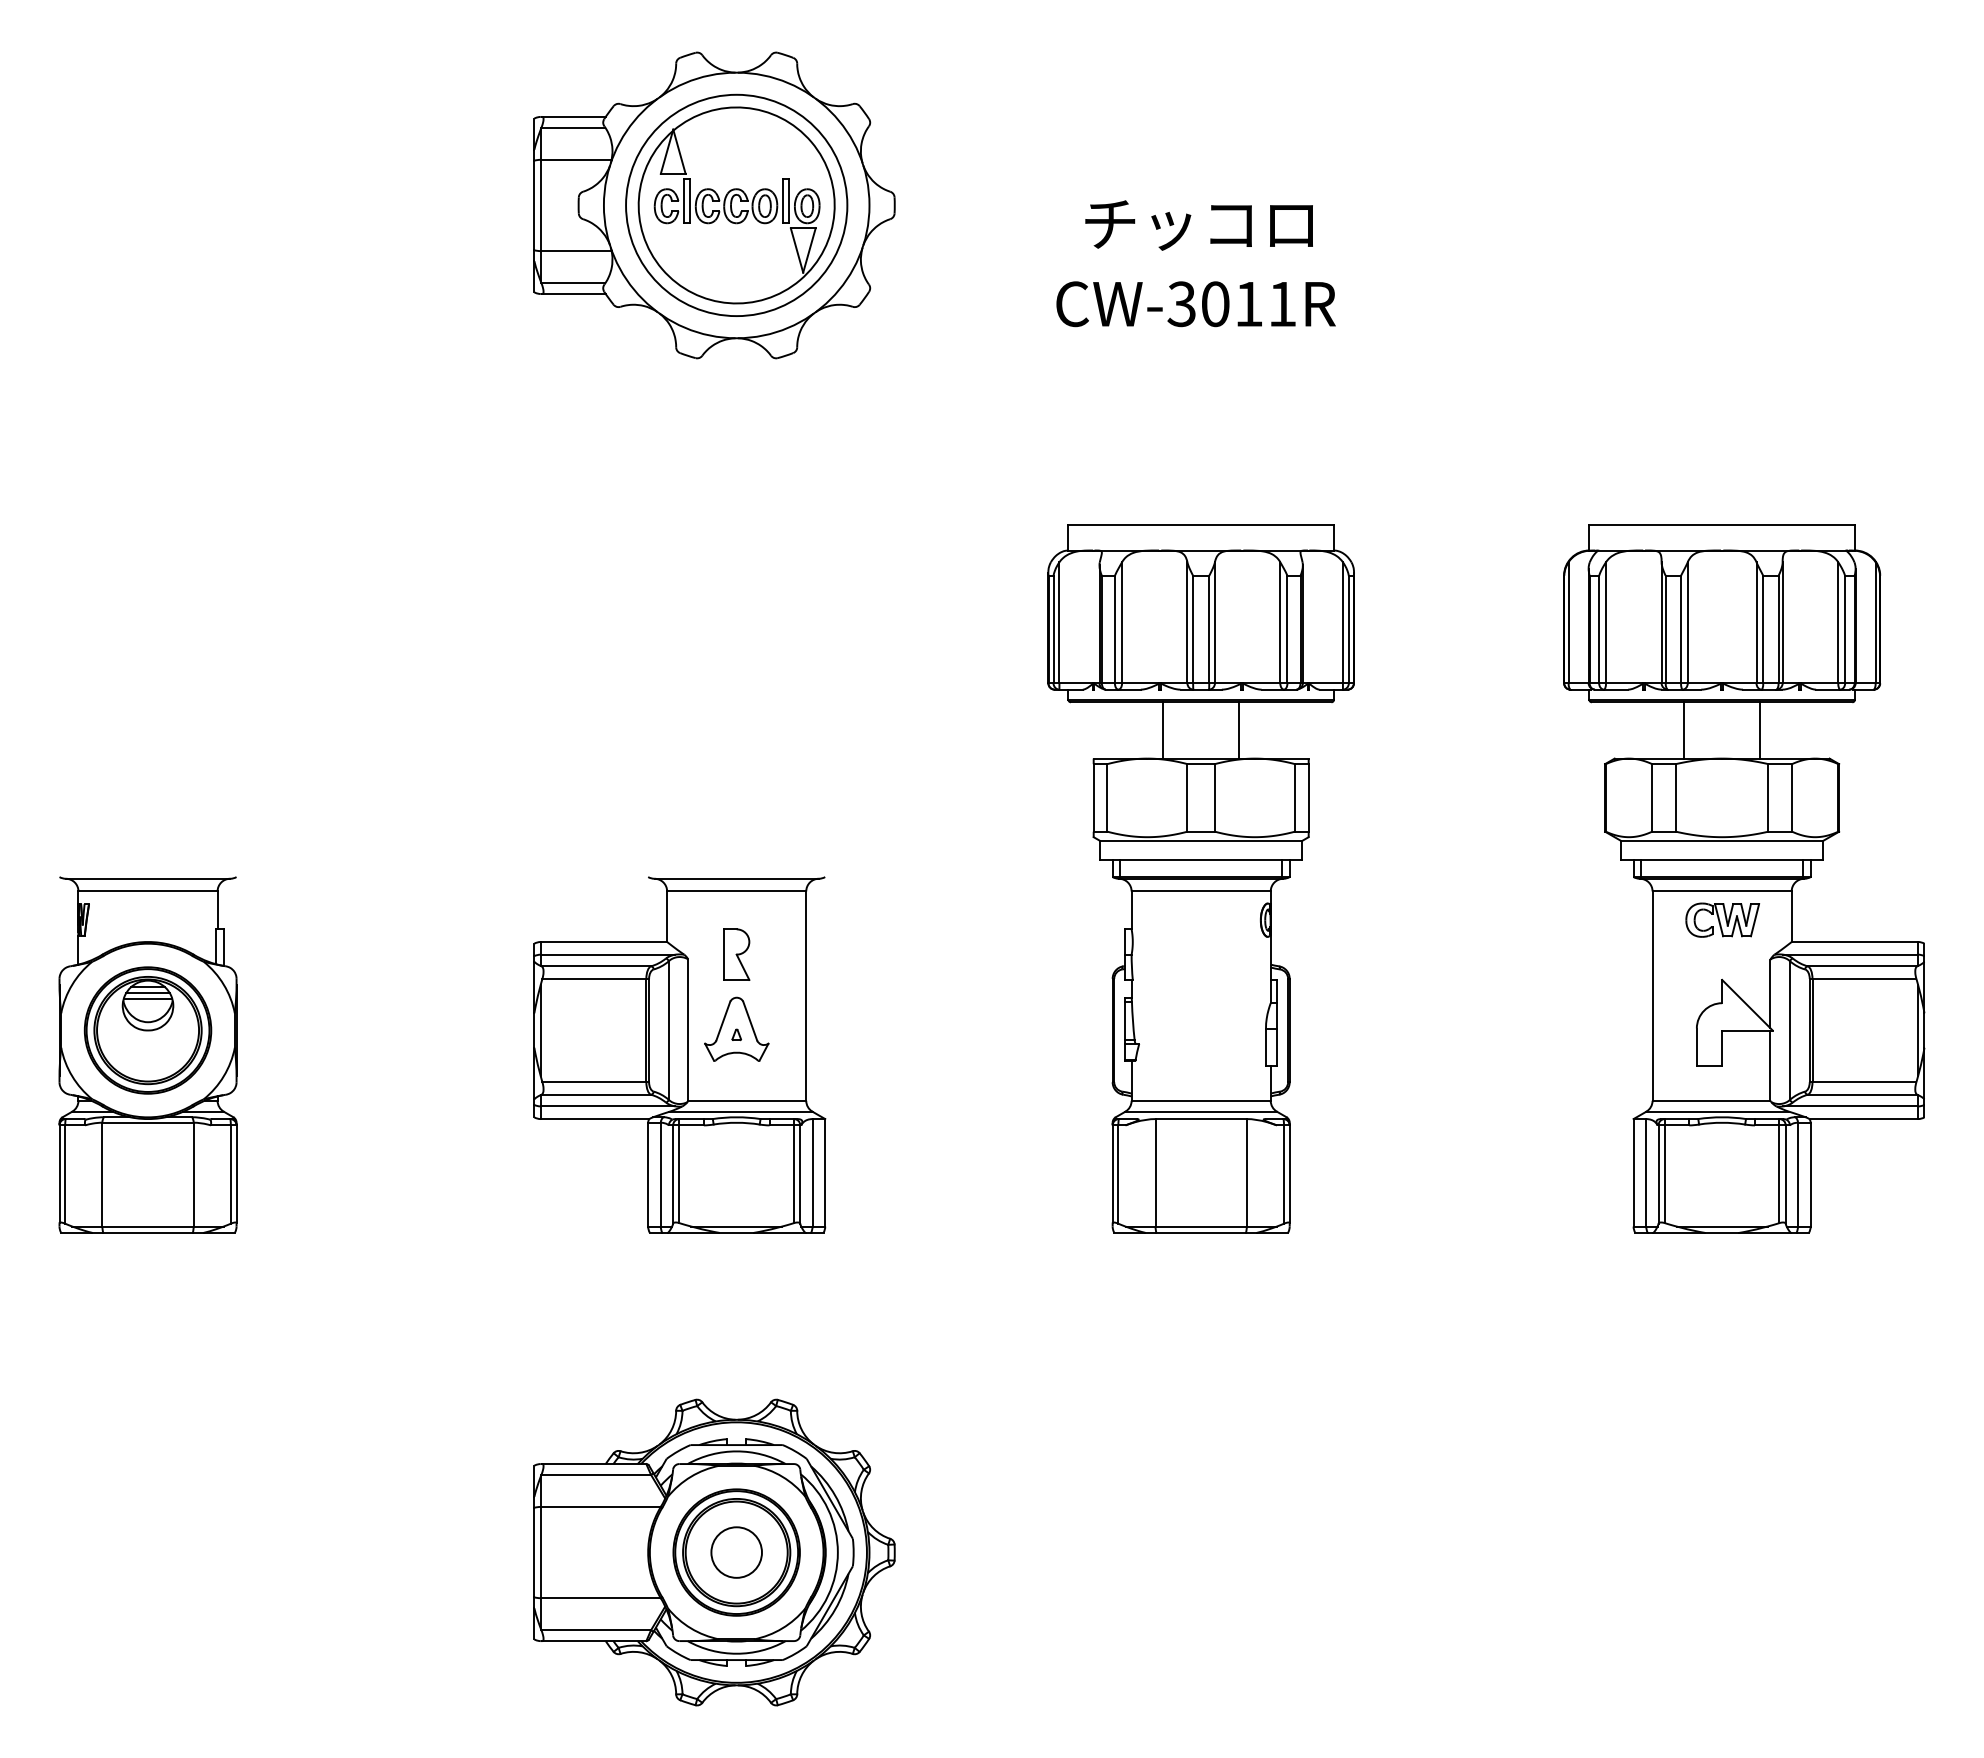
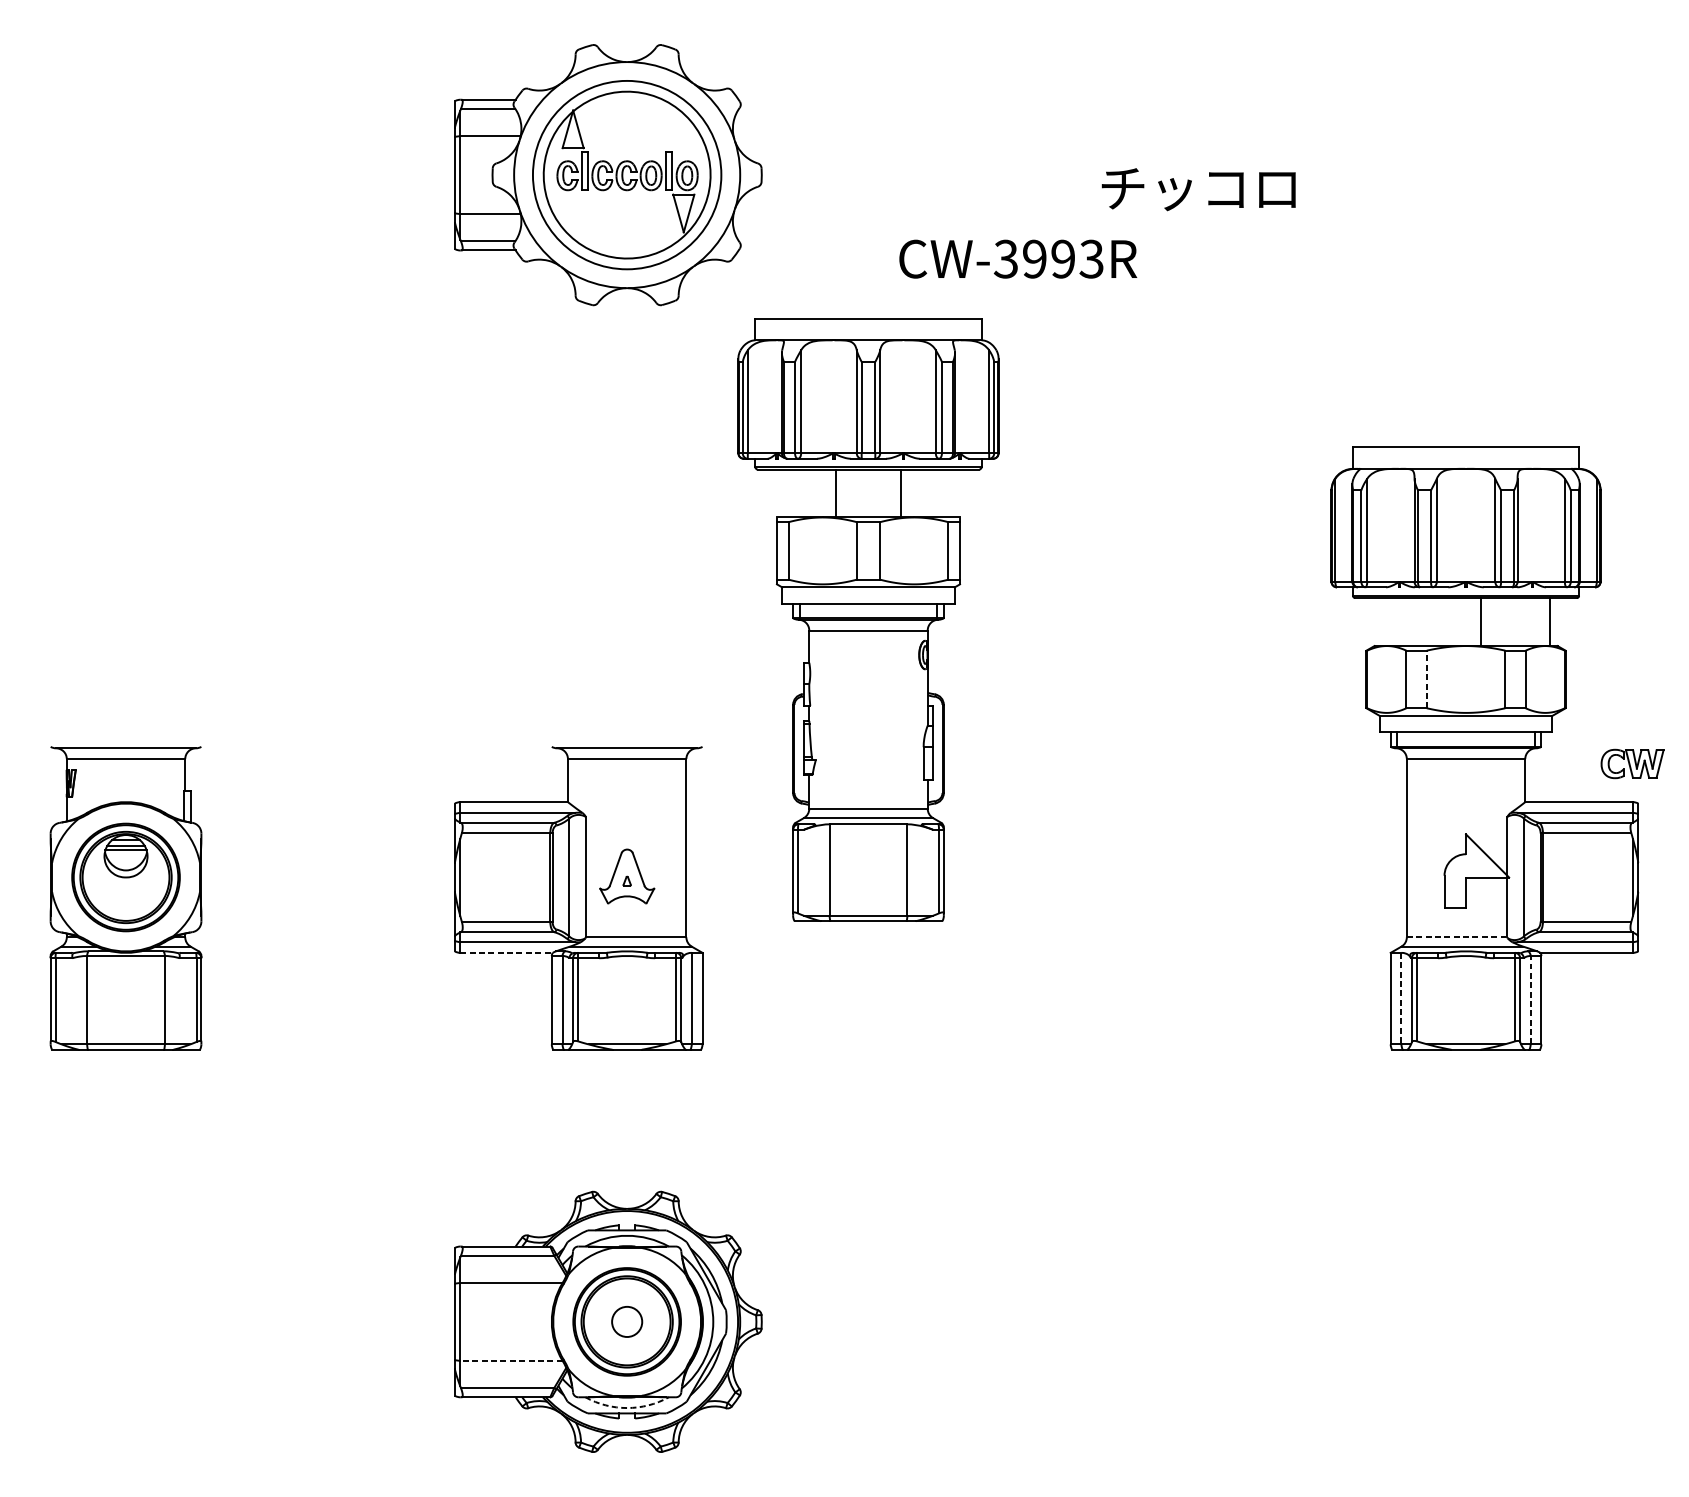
text: (1198, 225) -> (1198, 189), moved
text: (1248, 304) -> (1062, 259), CW-3011R -> CW-3993R
line: (1684, 730) -> (1480, 622), moved
line: (1760, 730) -> (1550, 622), moved
line: (1675, 797) -> (1426, 679), solid -> dashed
part: (1200, 878) -> (867, 619), moved
part: (1722, 919) -> (1632, 763), moved
part: (736, 954) -> (626, 812), removed
line: (1711, 1100) -> (1457, 937), solid -> dashed
line: (595, 1119) -> (506, 953), solid -> dashed
line: (1646, 1172) -> (1401, 998), solid -> dashed
line: (1798, 1174) -> (1531, 1000), solid -> dashed
circle: (736, 1552) -> (626, 1321), size x0.7
line: (600, 1598) -> (511, 1361), solid -> dashed
arc: (736, 1653) -> (626, 1407), solid -> dashed

